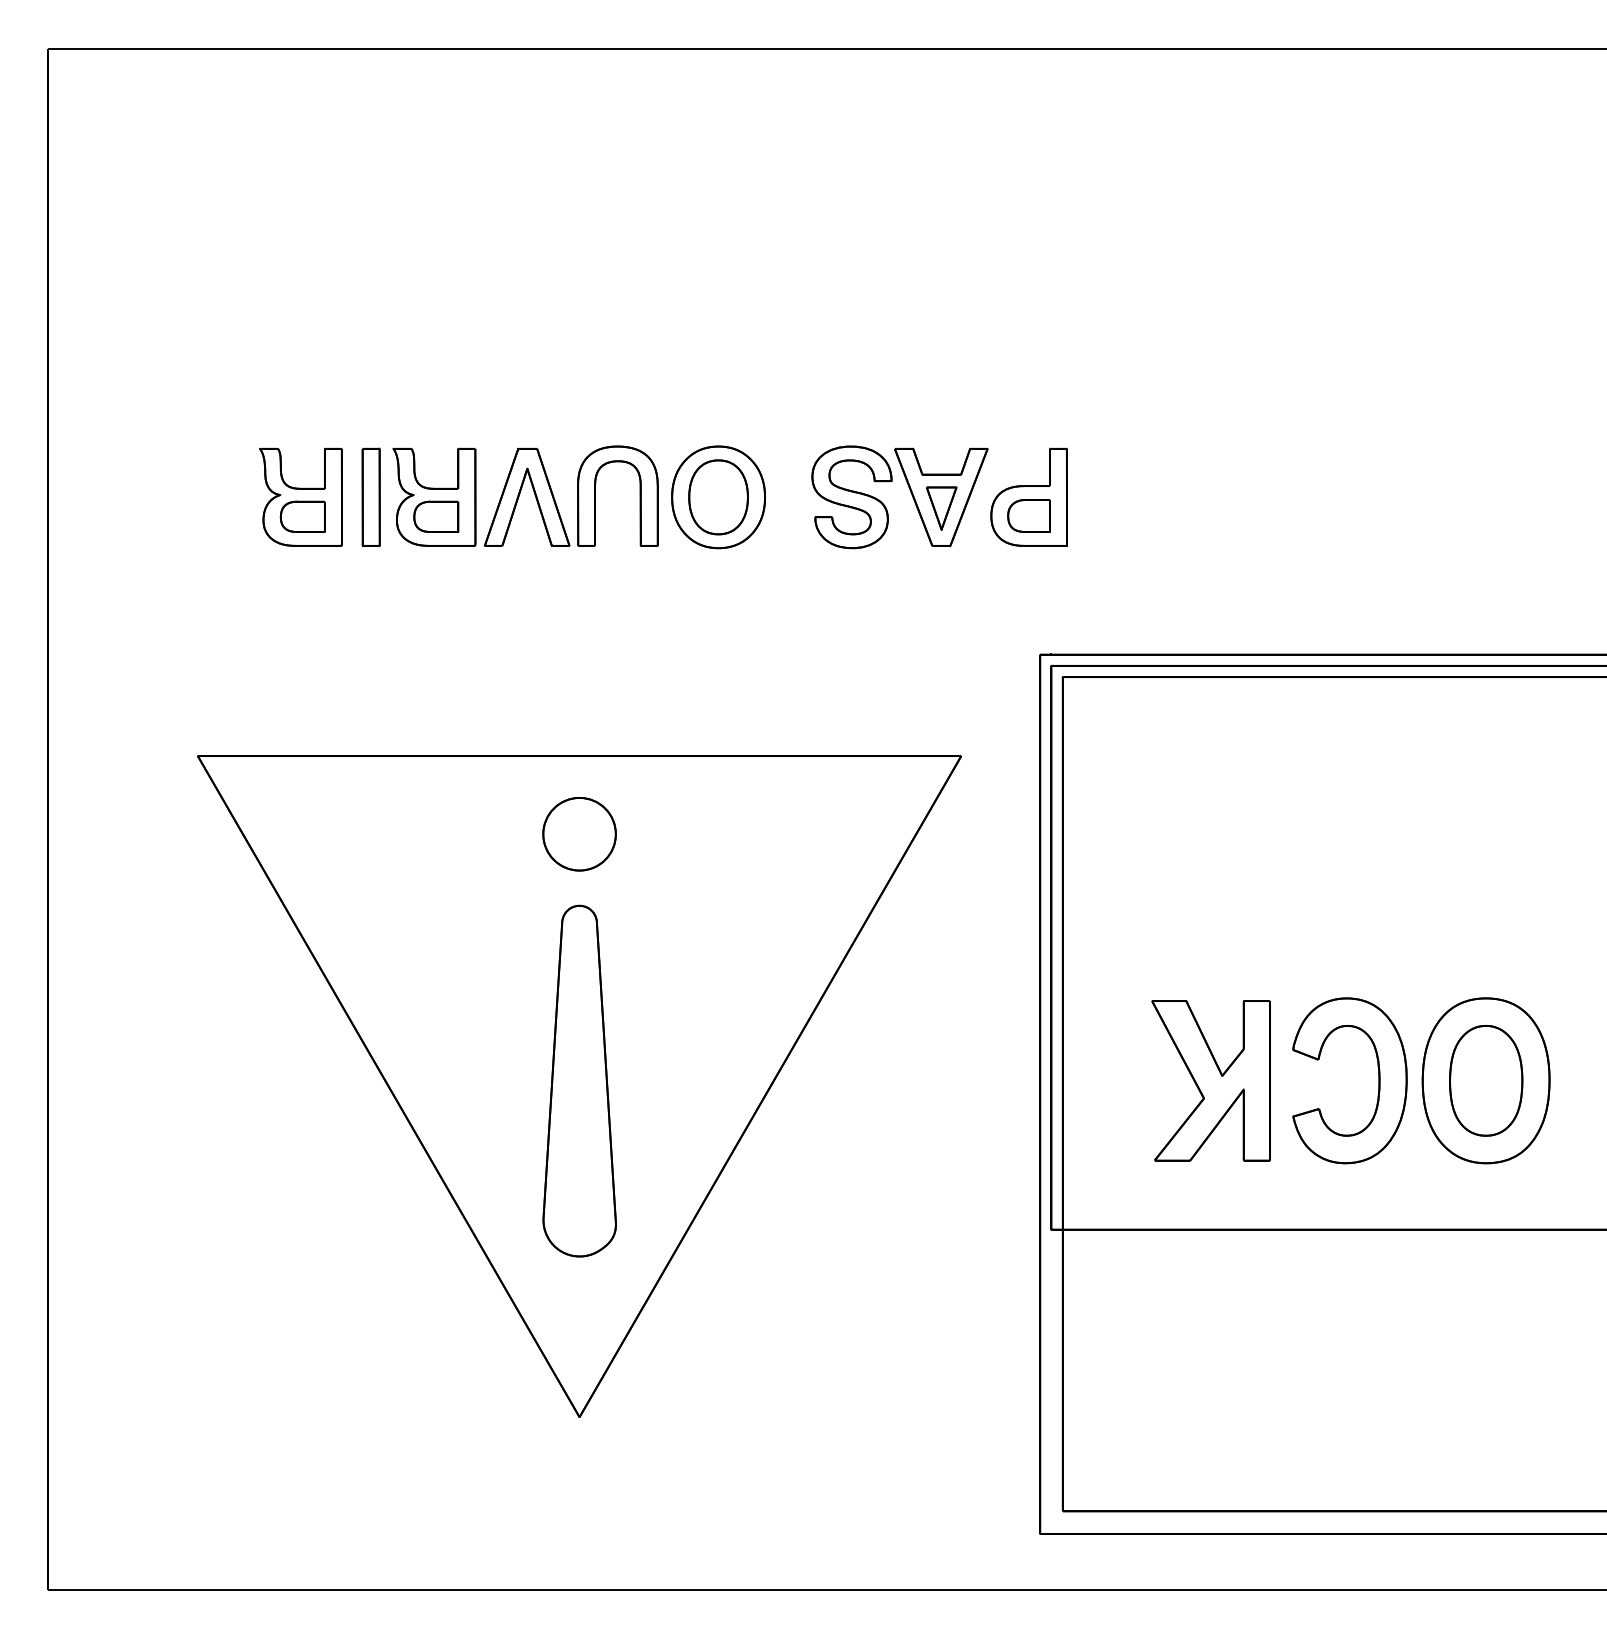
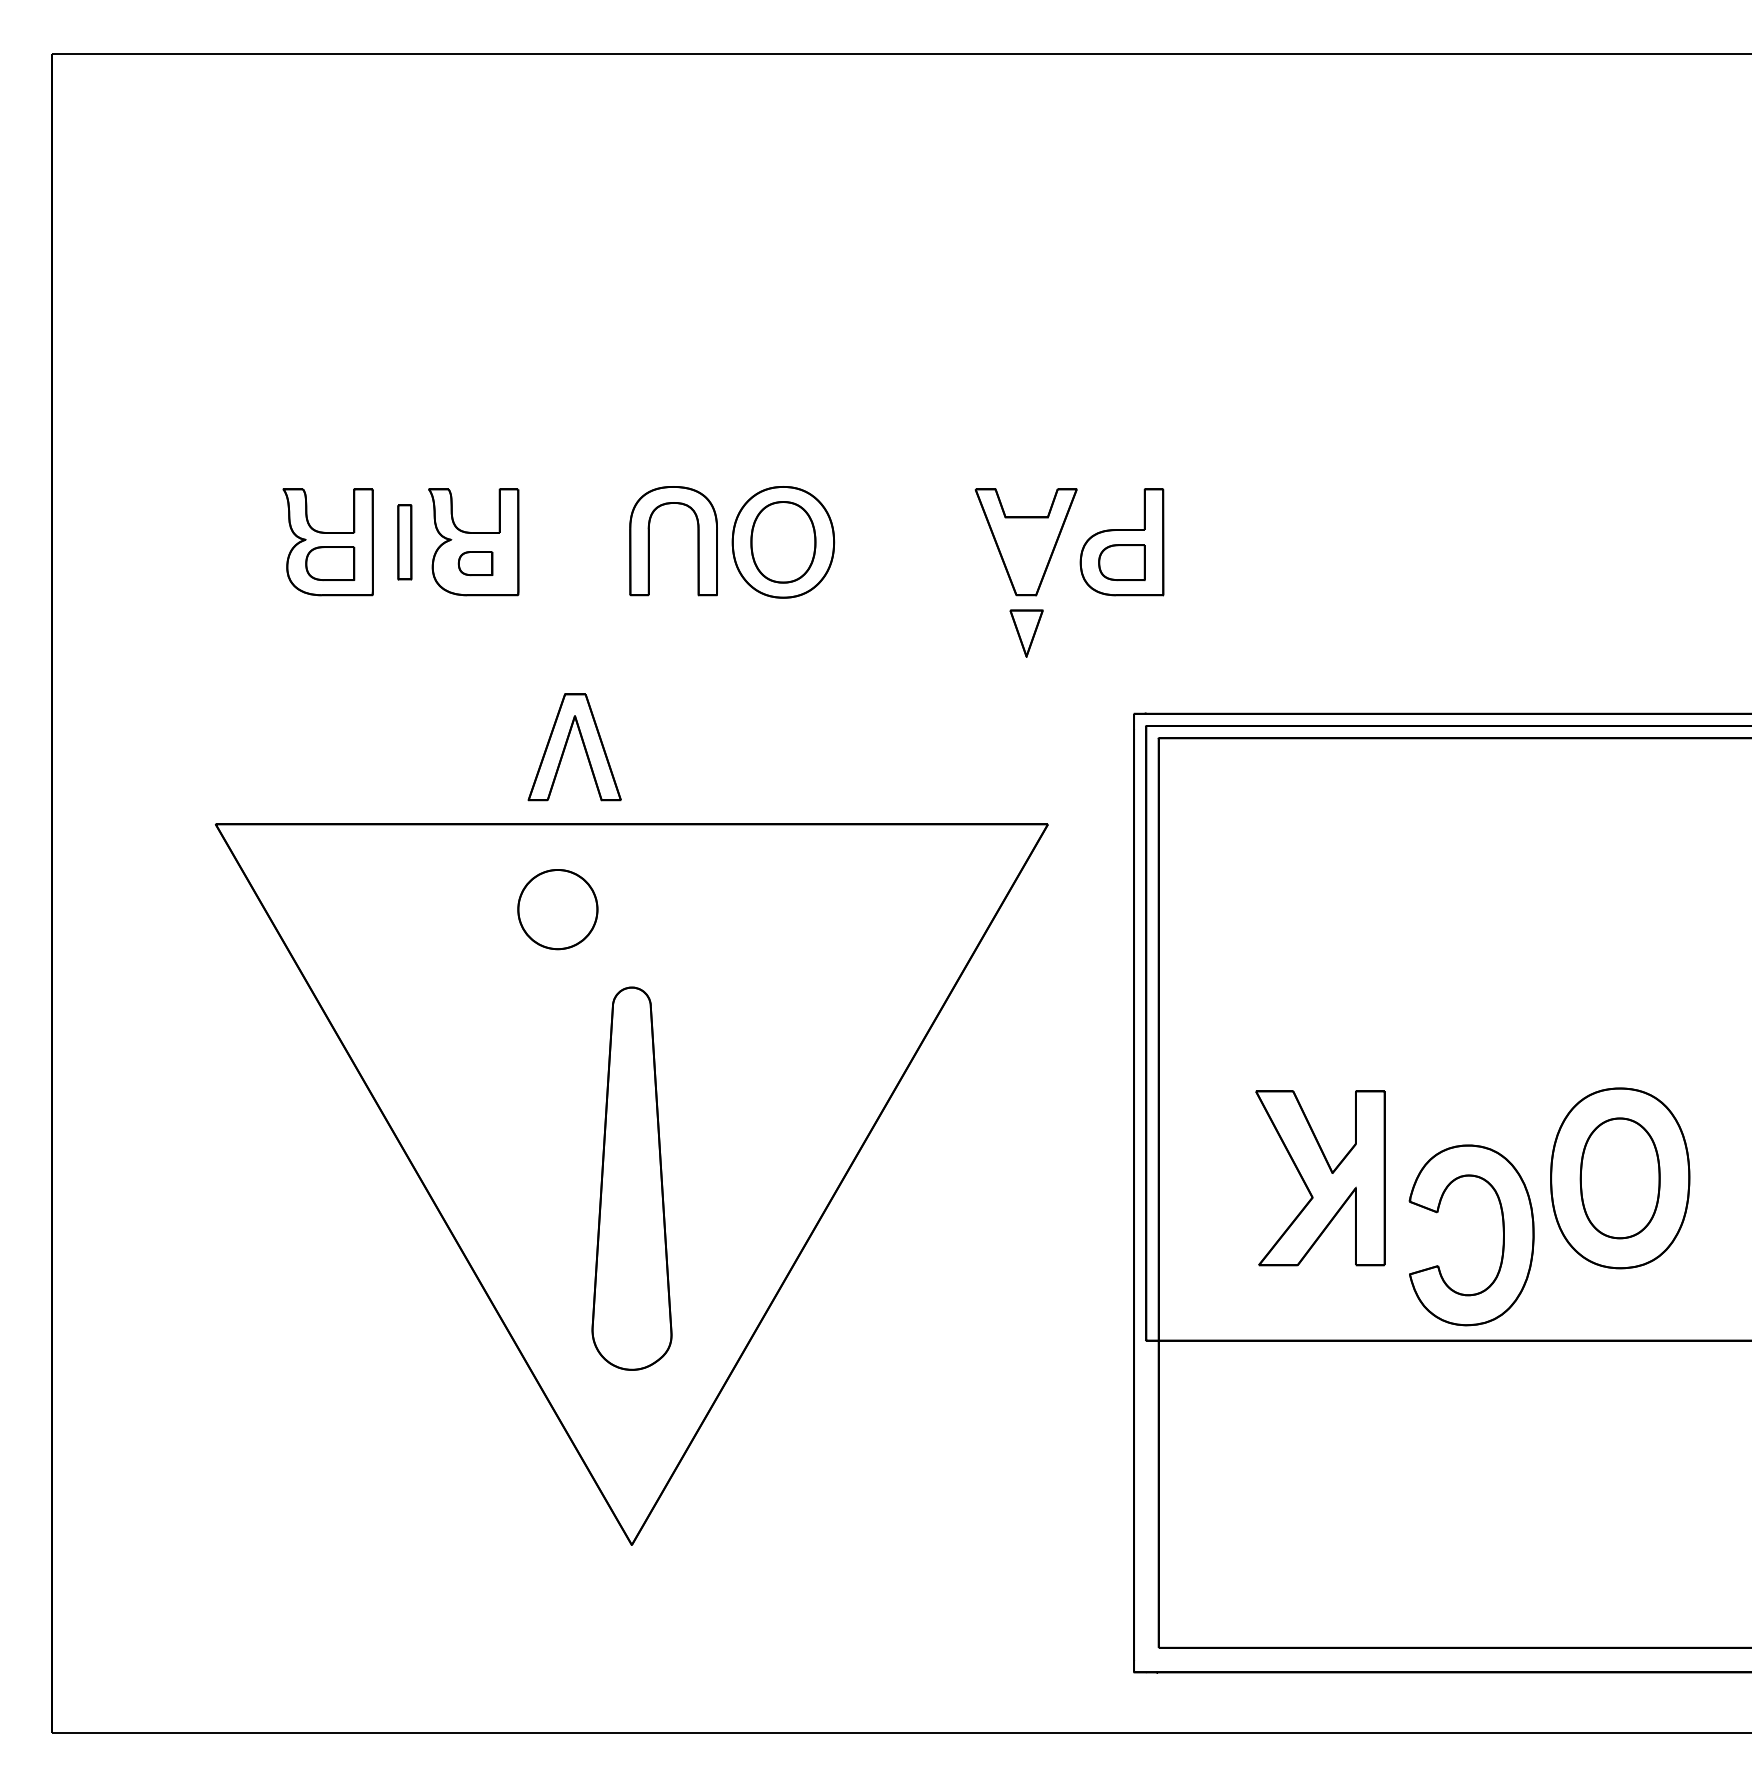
part: (520, 493) -> (567, 743), moved
part: (370, 497) -> (404, 542), size x0.7
part: (851, 497) -> (928, 542), removed
part: (941, 508) -> (1026, 633), moved
part: (436, 516) -> (475, 563), size x0.7
part: (579, 834) -> (557, 909), moved
part: (1378, 1076) -> (1502, 1230), moved

